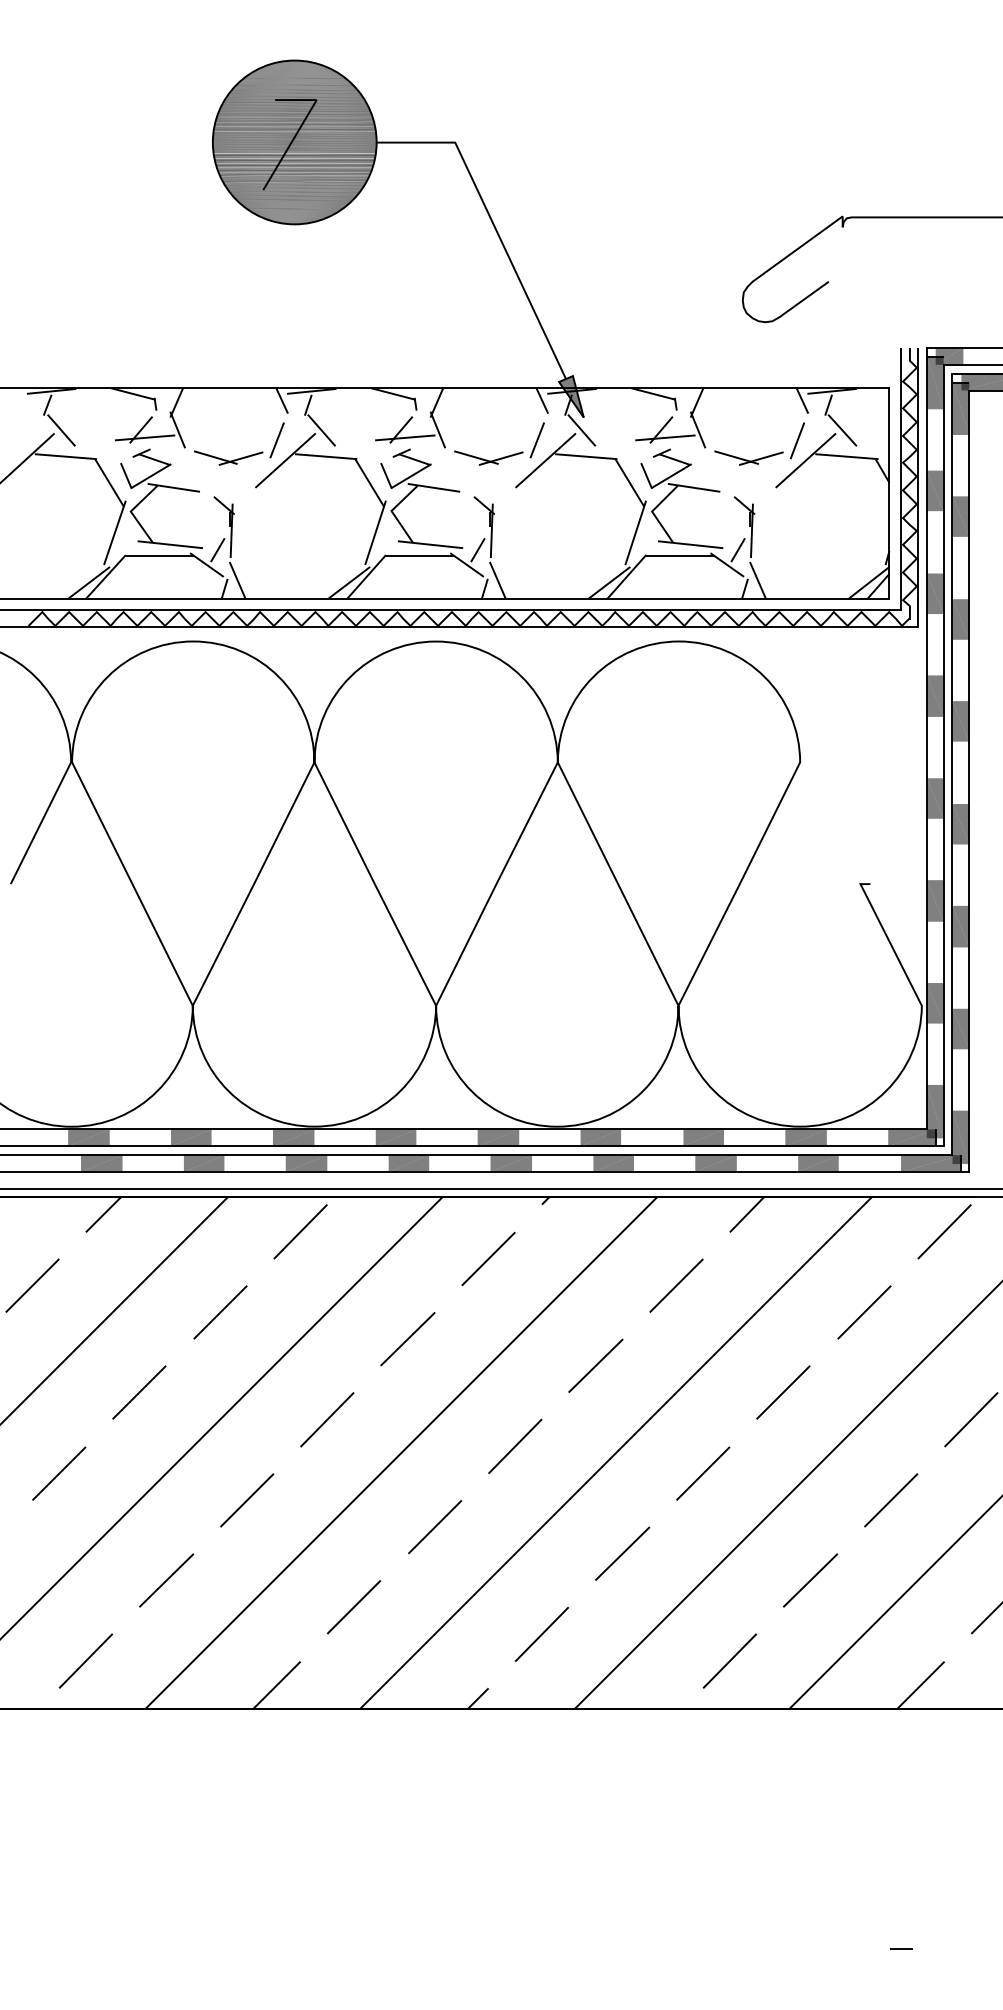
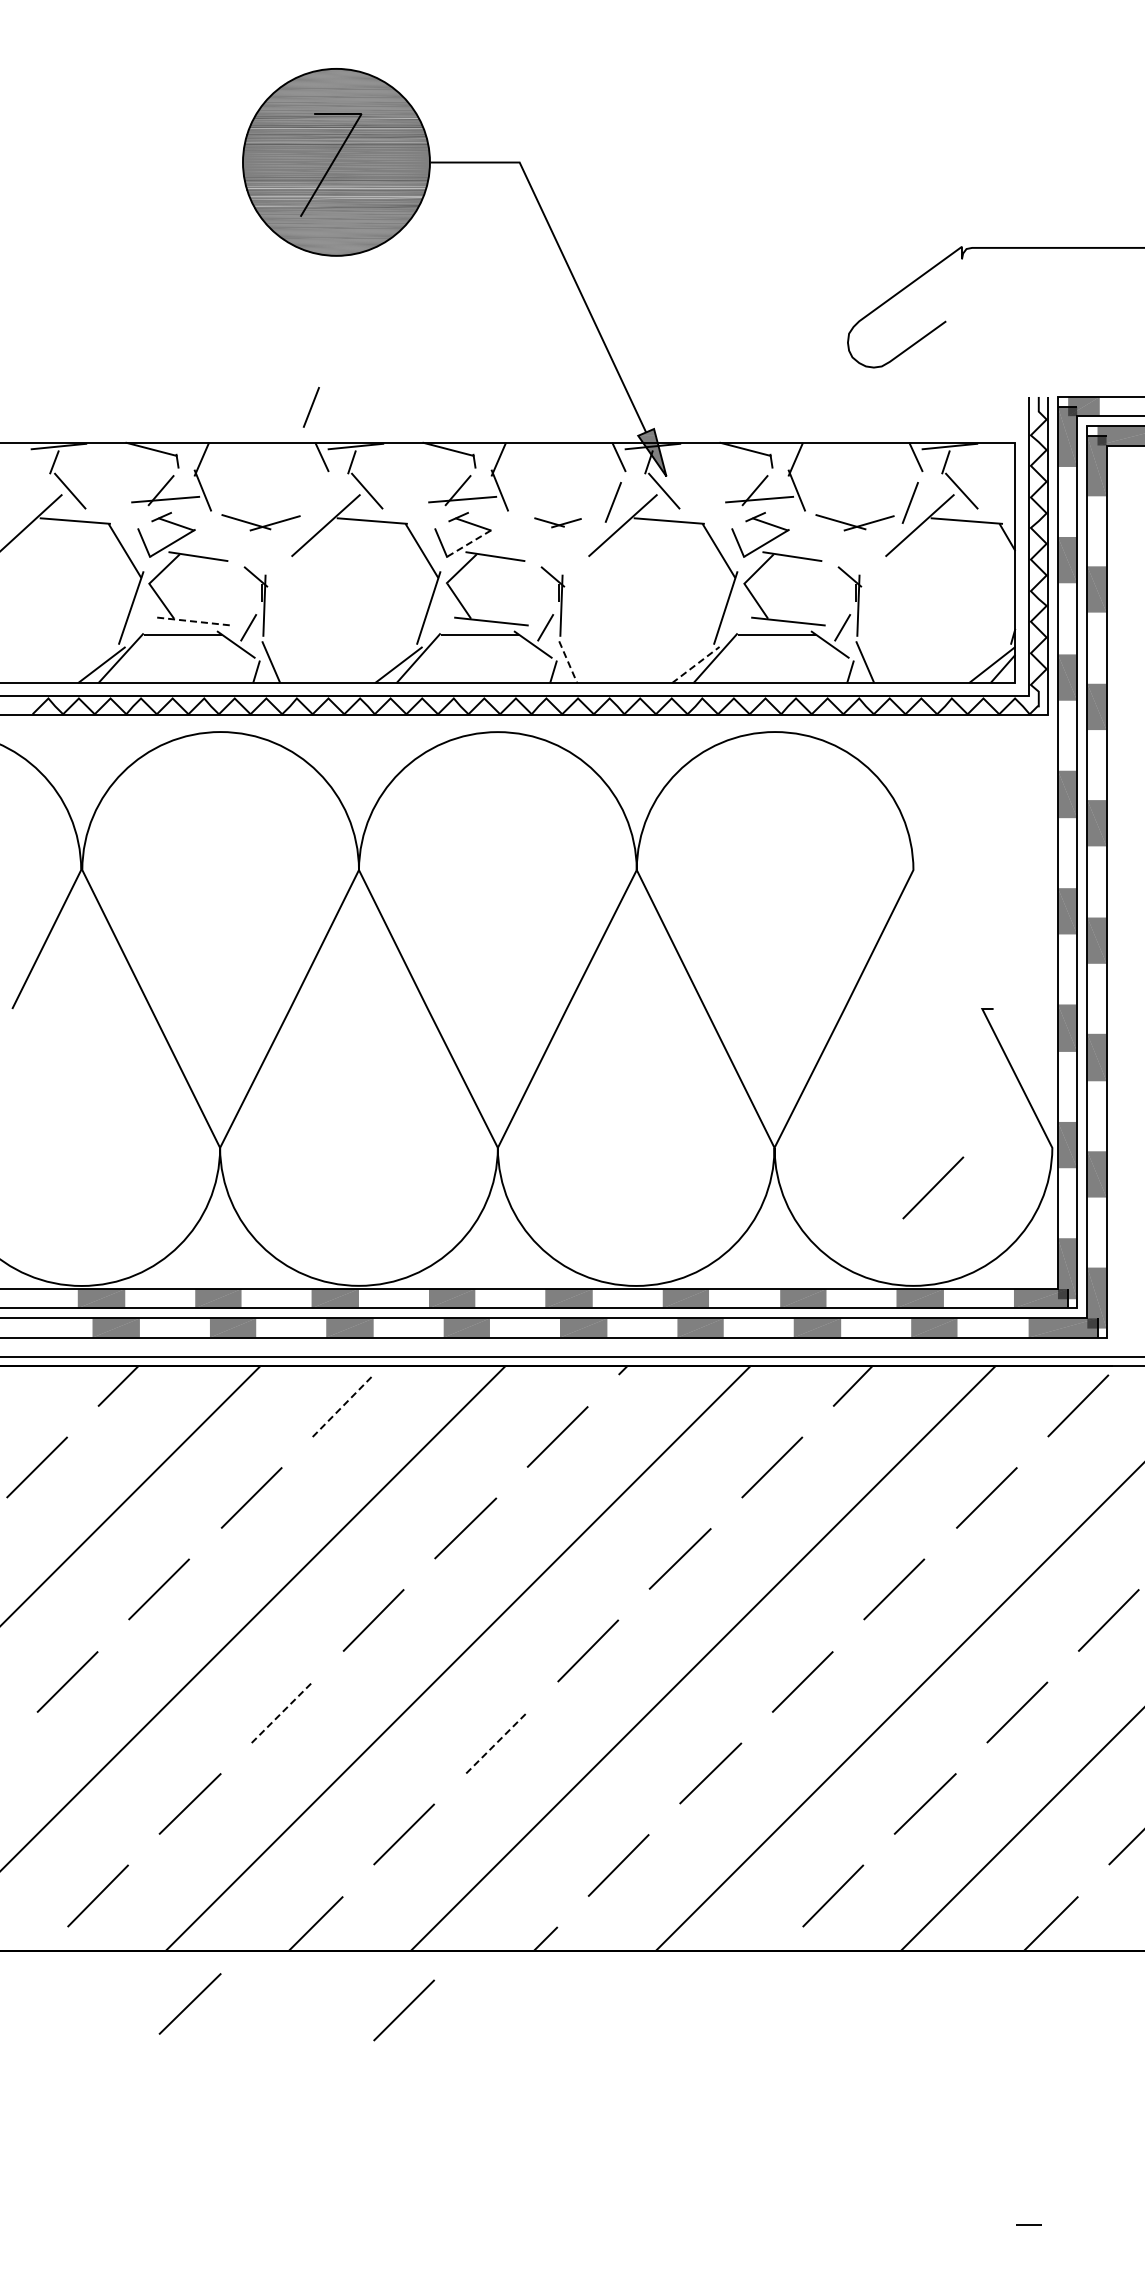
line: (276, 440) -> (310, 407), moved
part: (488, 457) -> (557, 522), size x0.6
line: (412, 475) -> (470, 542), solid -> dashed
line: (170, 544) -> (194, 621), solid -> dashed
line: (497, 580) -> (568, 662), solid -> dashed
line: (609, 583) -> (695, 665), solid -> dashed
line: (817, 1040) -> (933, 1187), added
line: (300, 1231) -> (343, 1405), solid -> dashed
line: (247, 1500) -> (282, 1712), solid -> dashed
line: (435, 1526) -> (497, 1742), solid -> dashed
line: (165, 1755) -> (189, 2003), added
line: (353, 1761) -> (403, 2010), added

